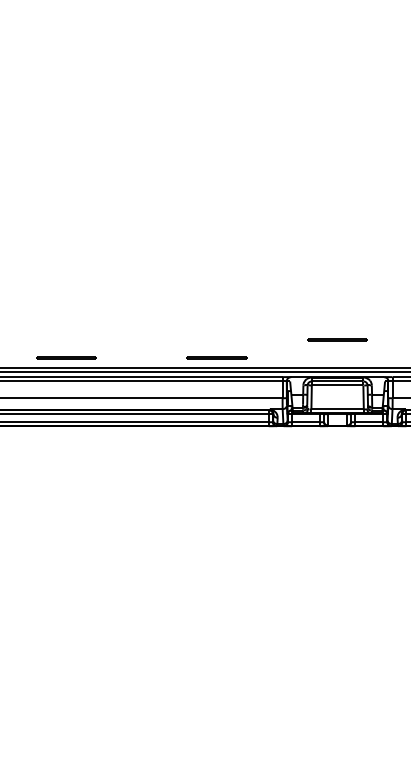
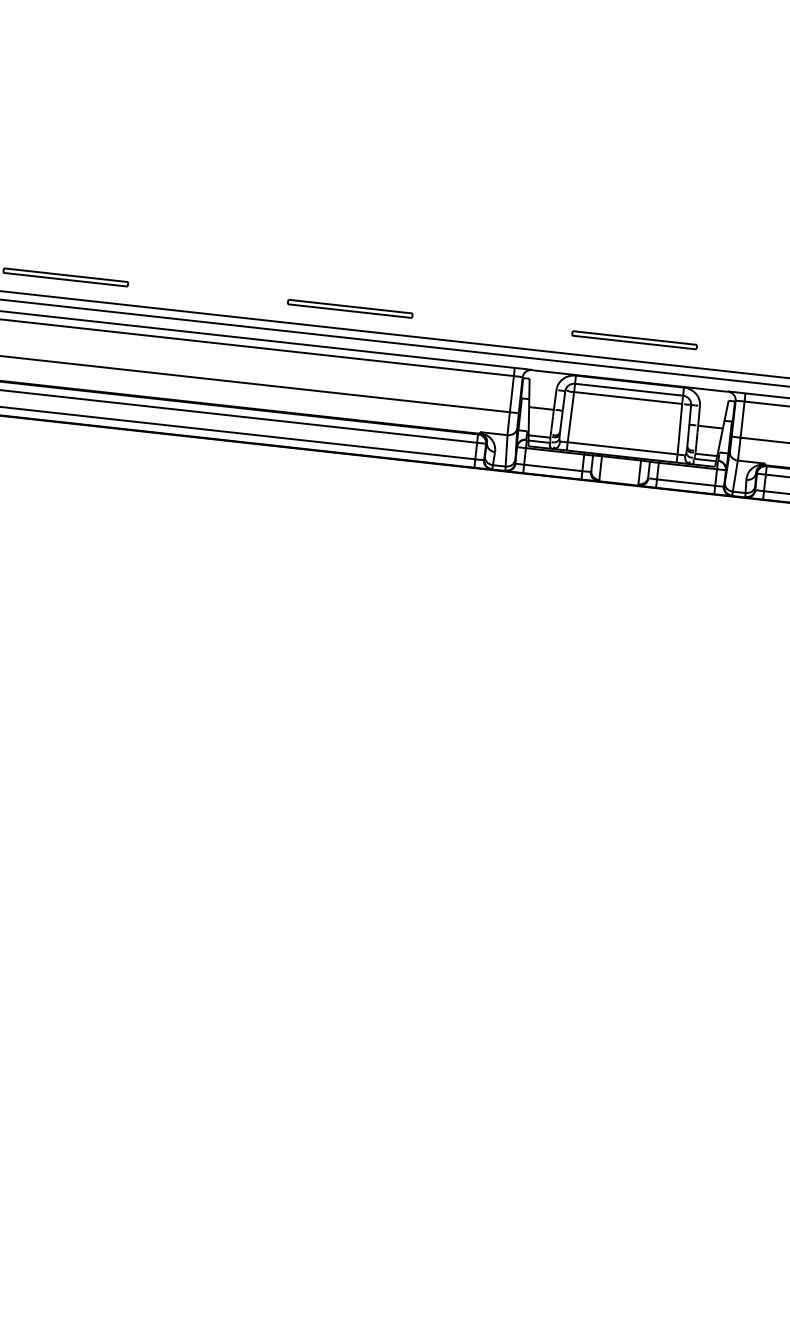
line: (337, 339) -> (634, 339), moved
line: (216, 357) -> (349, 308), moved

